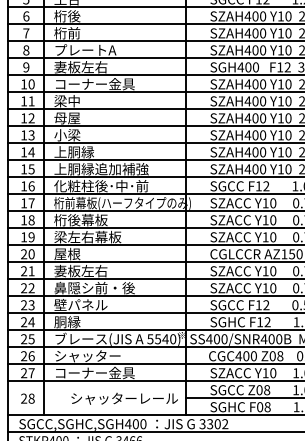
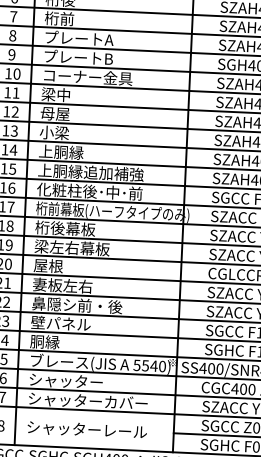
text: (85, 67) -> (78, 57), 妻板左右 -> プレートB
text: (108, 372) -> (88, 400), コーナー金具 -> シャッターカバー
text: (124, 398) -> (87, 429), moved

